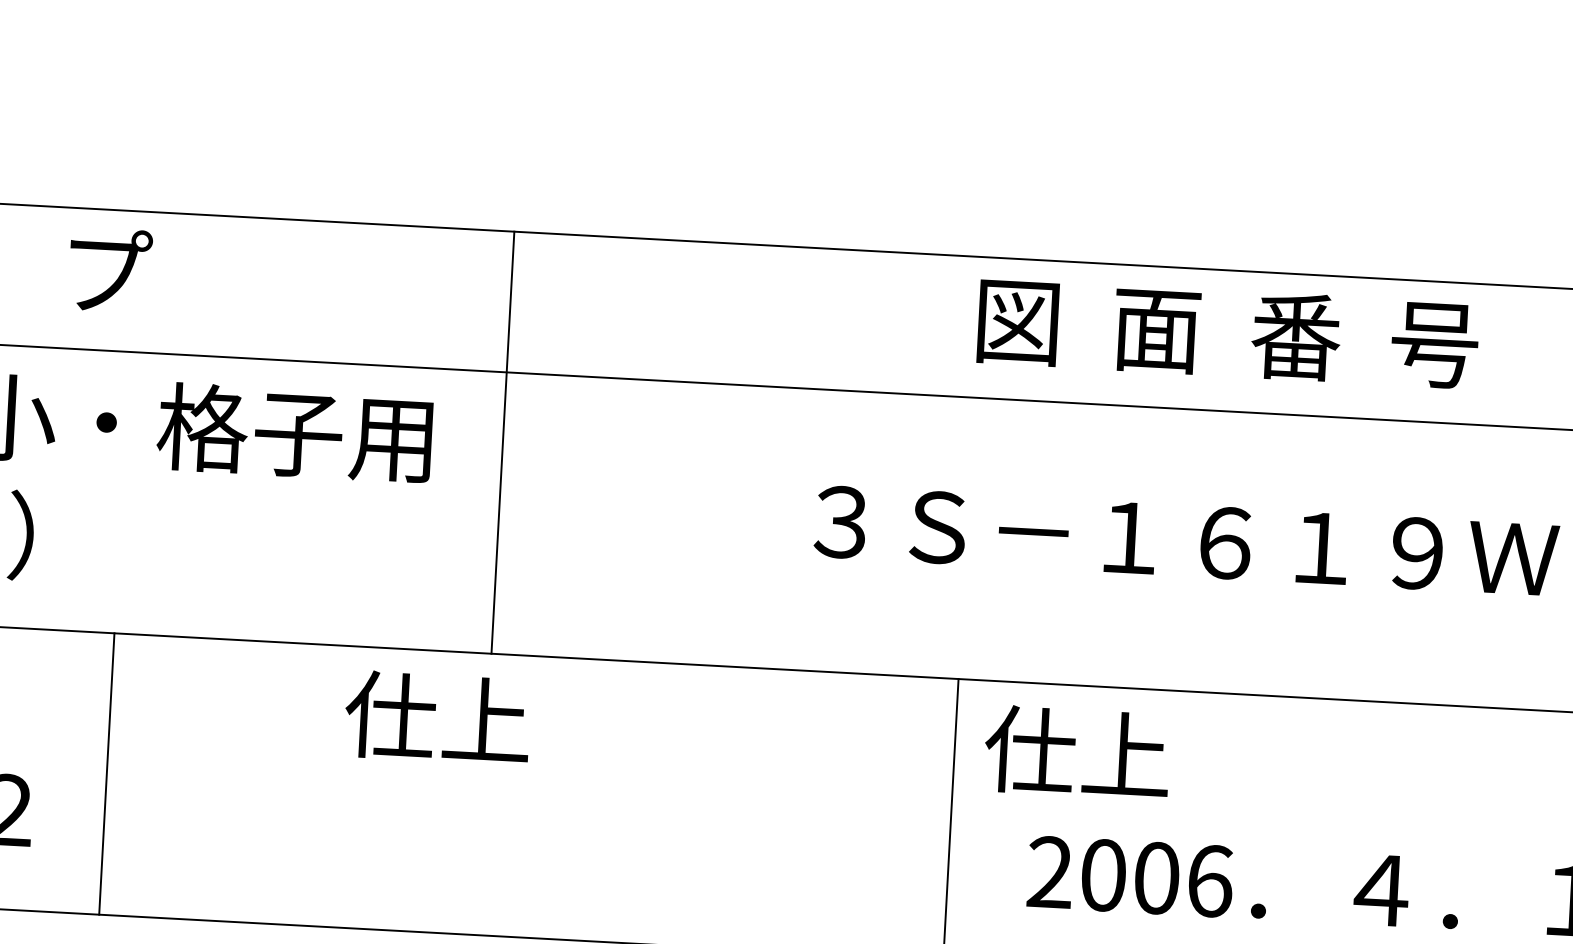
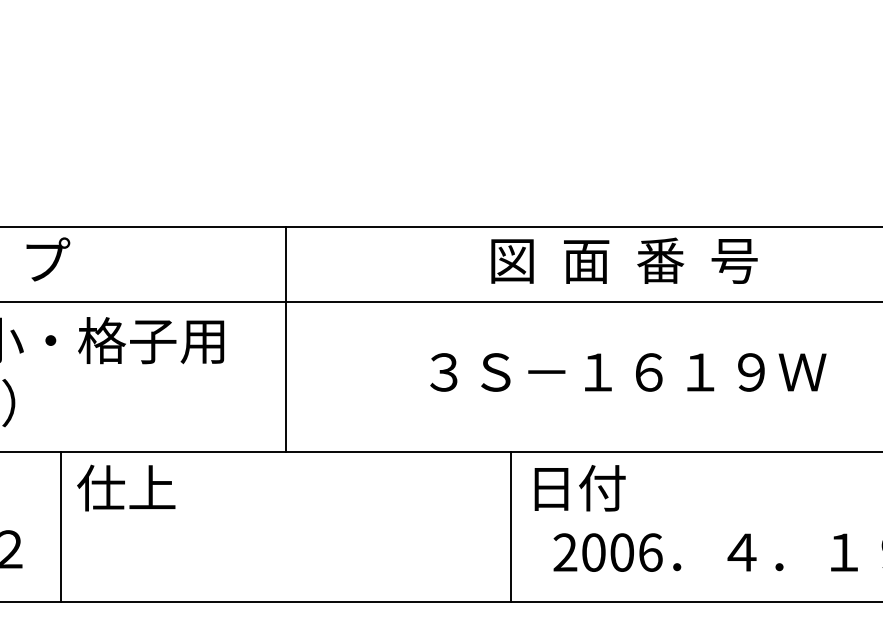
text: (1228, 332) -> (624, 260), moved
line: (503, 442) -> (286, 339), moved
text: (438, 716) -> (126, 487), moved
text: (1077, 751) -> (576, 487), 仕上 -> 日付

